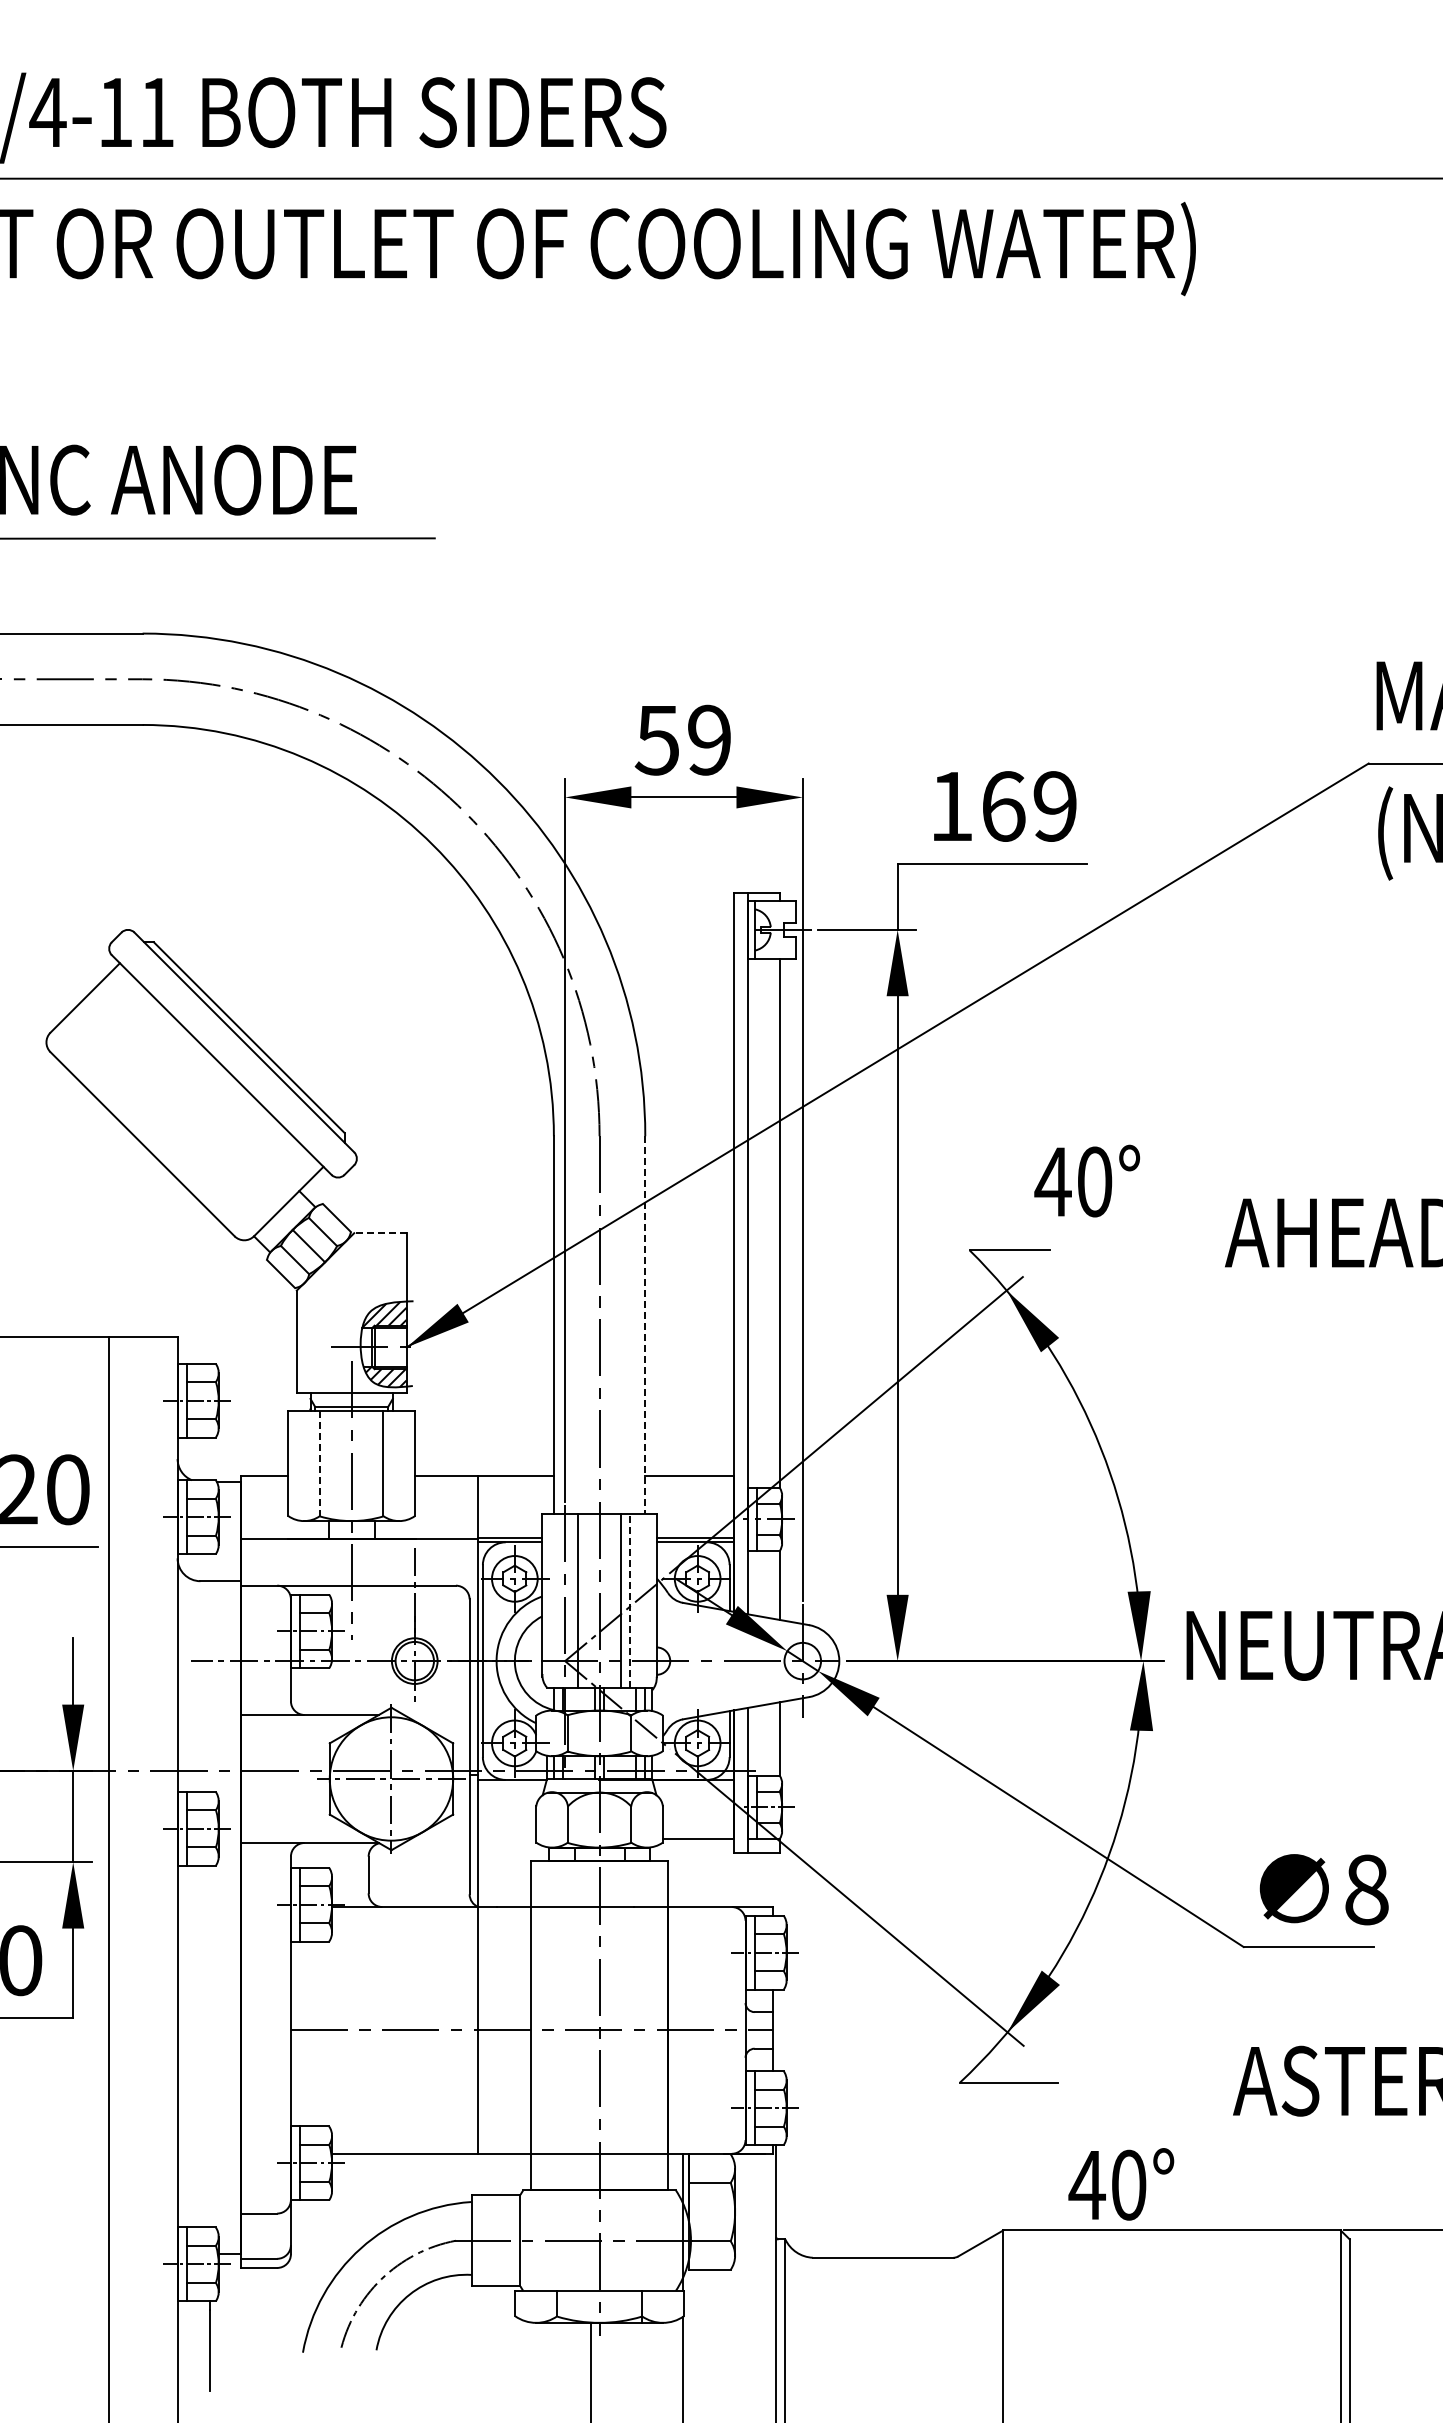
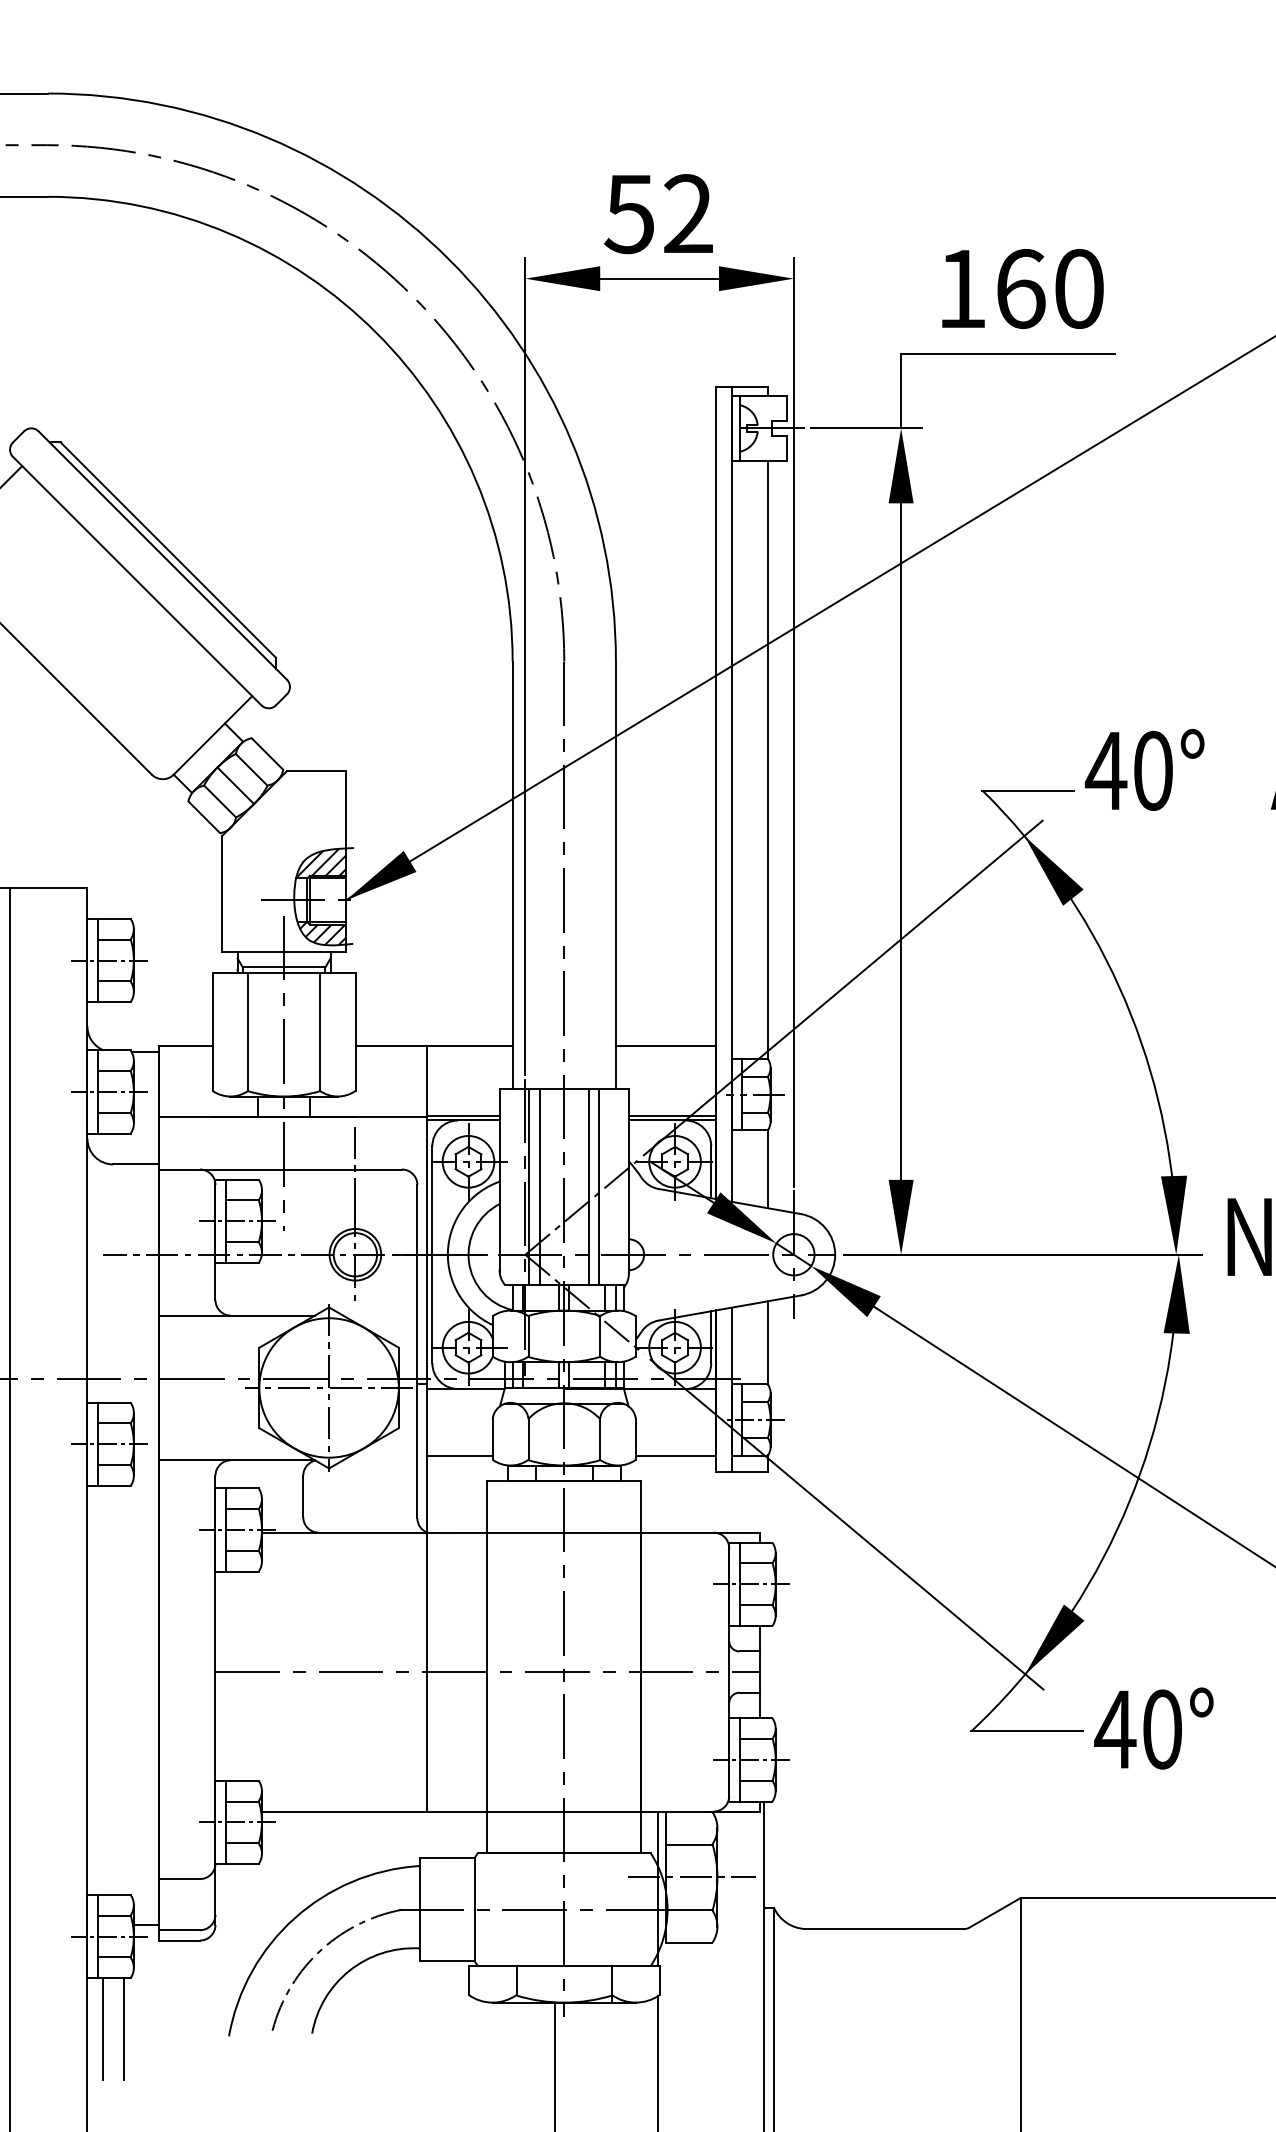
text: (709, 740) -> (688, 214), 59 -> 52
text: (1054, 806) -> (1078, 288), 169 -> 160
text: (1086, 1180) -> (1143, 769), moved
line: (379, 1233) -> (315, 771), dashed -> solid
line: (645, 1325) -> (616, 875), dashed -> solid
line: (320, 1464) -> (248, 1032), dashed -> solid
line: (568, 1600) -> (529, 1186), added
line: (630, 1600) -> (599, 1186), dashed -> solid
line: (507, 1839) -> (460, 1456), added
text: (1121, 2184) -> (1154, 1728), moved
line: (712, 2212) -> (691, 1877), added
line: (191, 2346) -> (103, 2029), added

